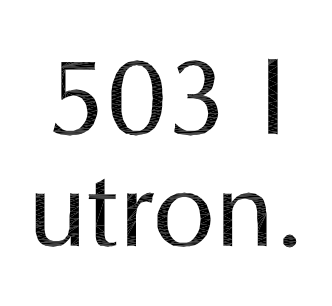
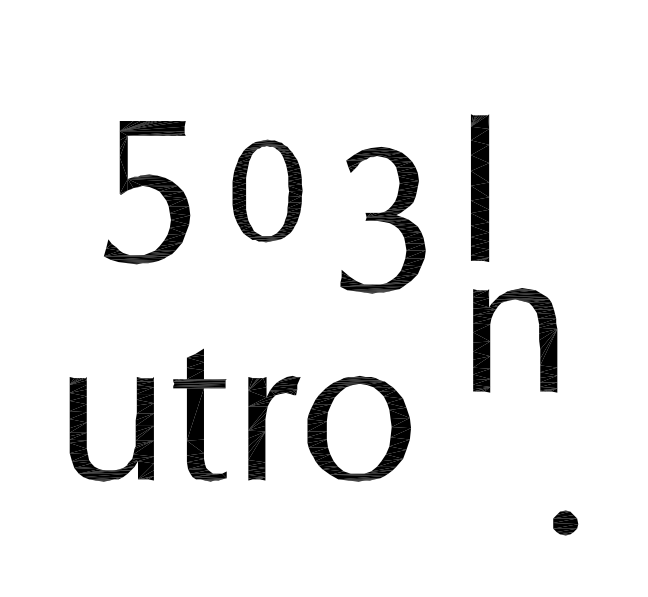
part: (272, 96) -> (479, 188), moved
part: (136, 97) -> (266, 190), size x0.7
part: (196, 97) -> (383, 219), moved
part: (232, 218) -> (490, 338), moved
part: (289, 240) -> (565, 522), moved

